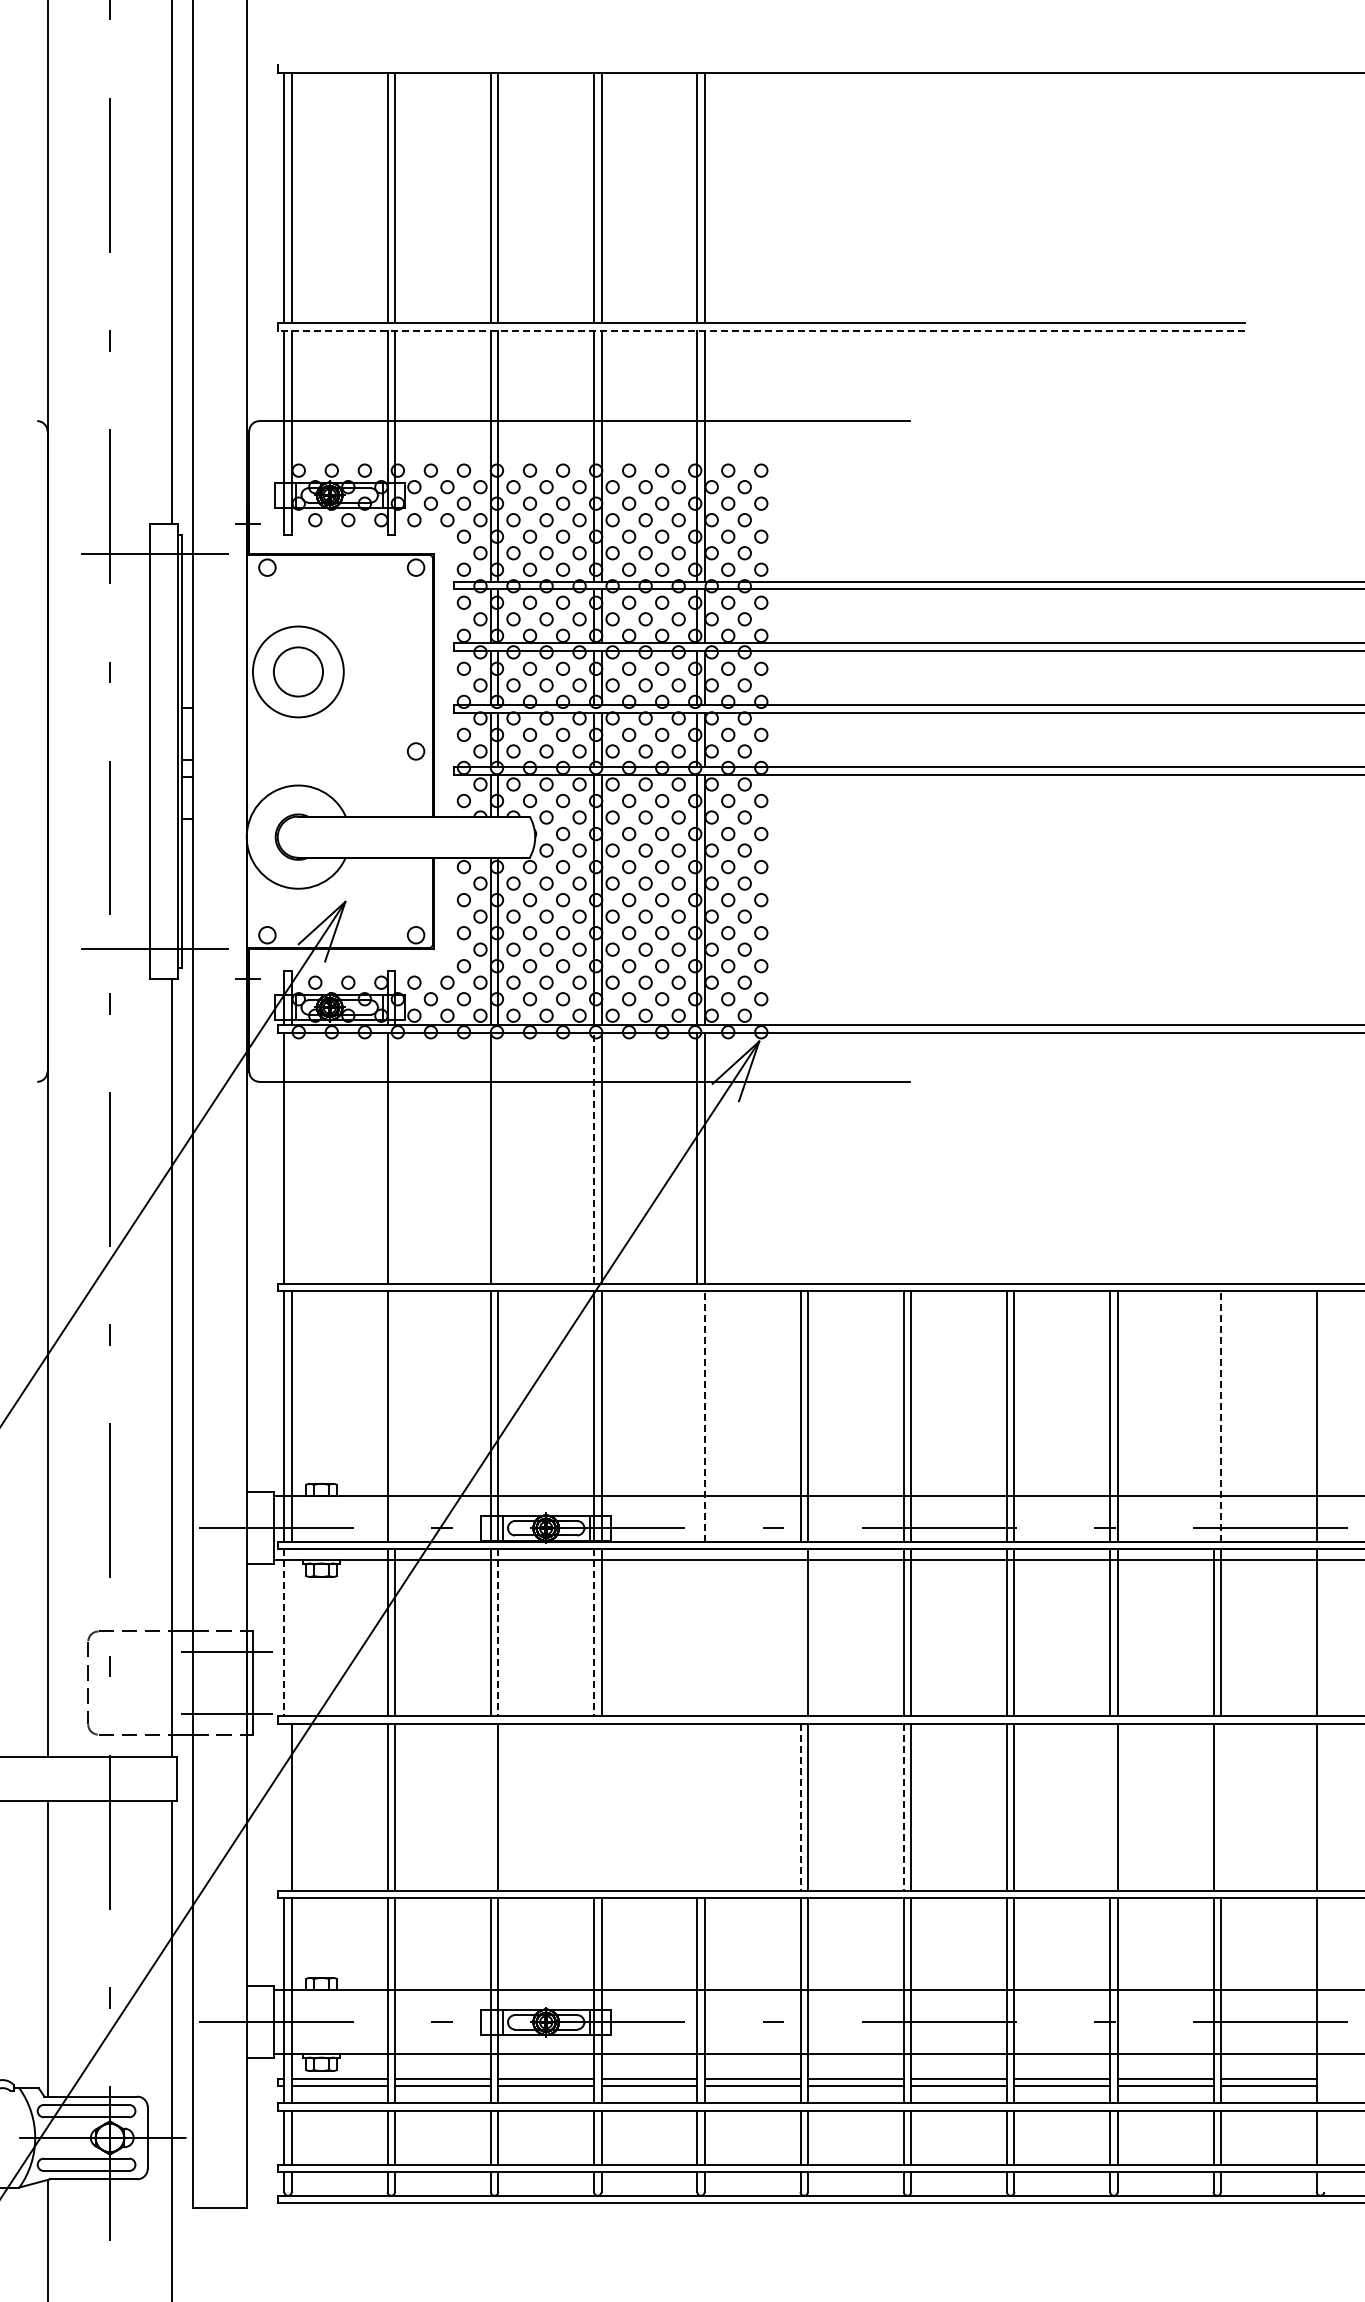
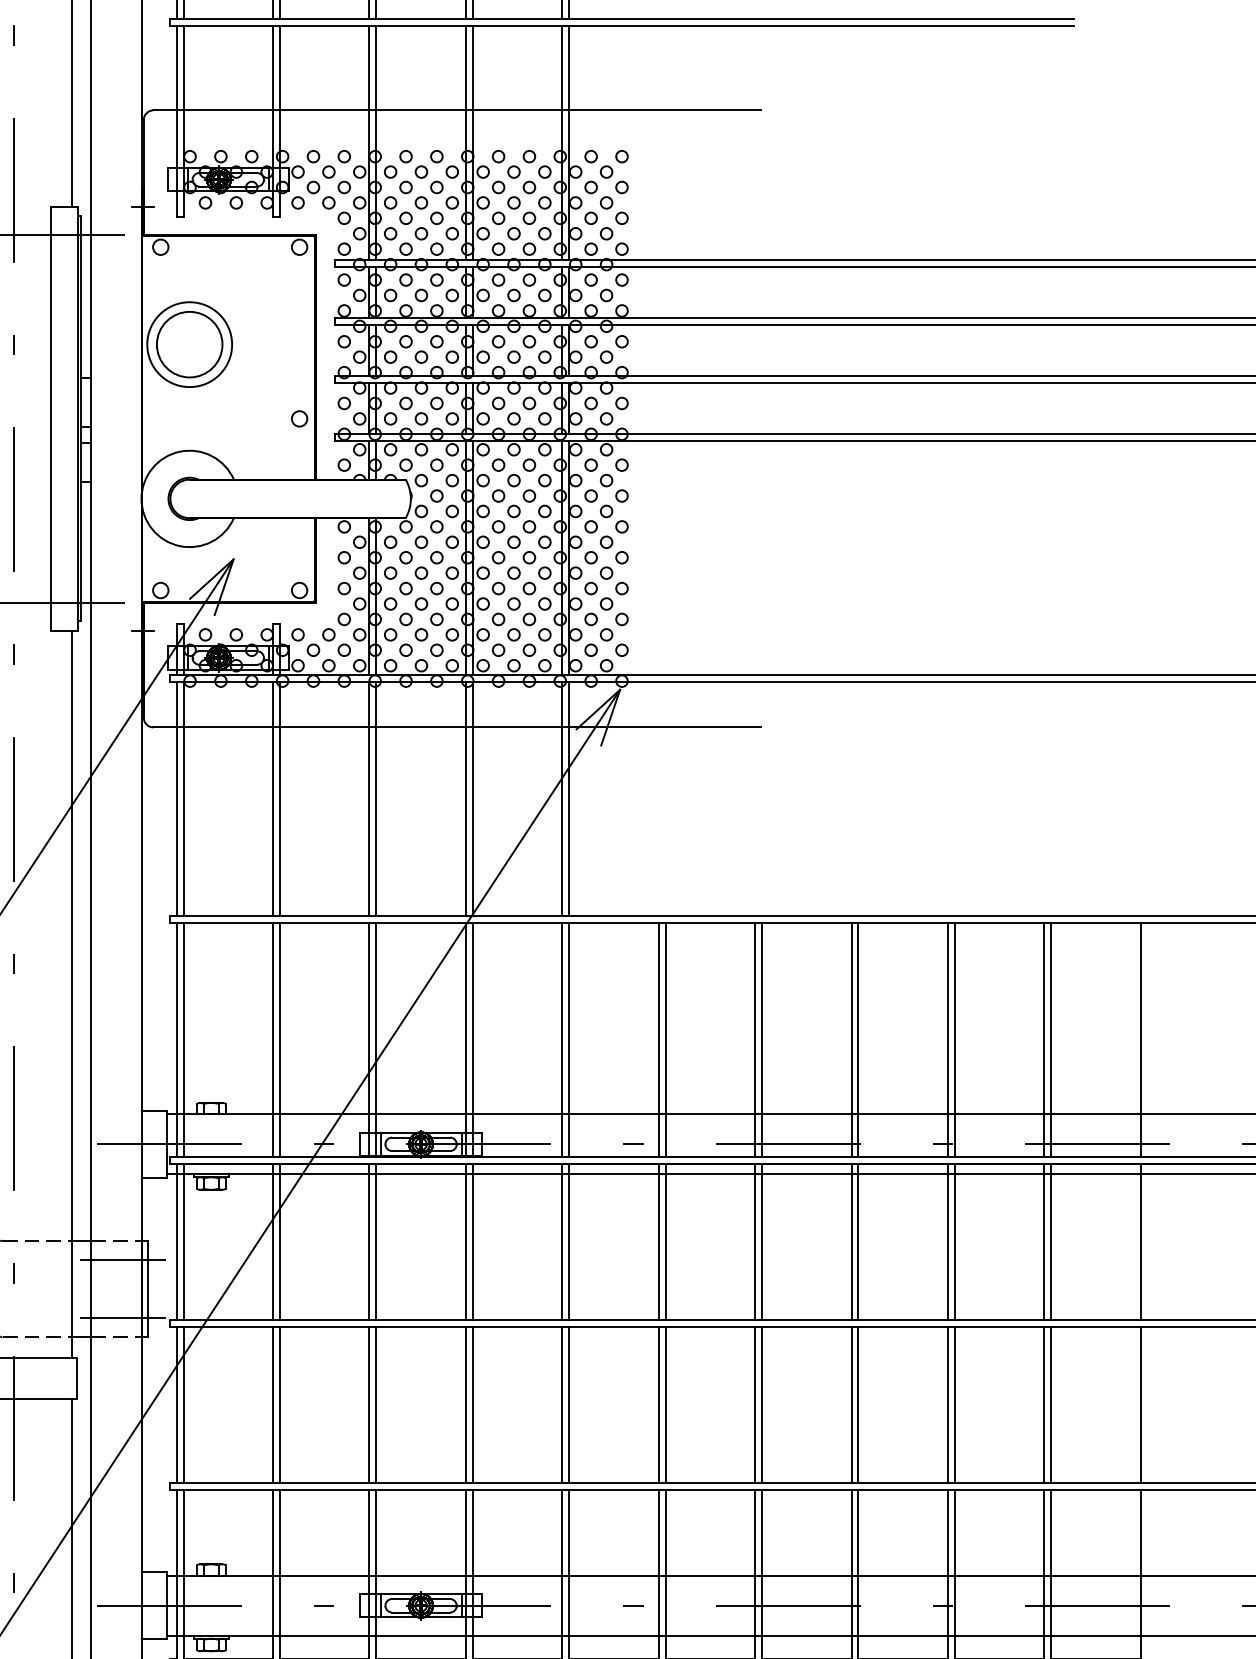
line: (761, 330) -> (622, 25), dashed -> solid
circle: (298, 671) -> (189, 344), size x1.43
line: (291, 1157) -> (183, 798), added
line: (395, 1157) -> (280, 798), added
line: (498, 1157) -> (376, 798), added
line: (594, 1157) -> (466, 798), dashed -> solid
line: (395, 1415) -> (280, 1039), added
line: (697, 1415) -> (562, 1039), added
line: (704, 1415) -> (568, 1039), dashed -> solid
line: (1213, 1415) -> (1044, 1039), added
line: (1220, 1415) -> (1050, 1039), dashed -> solid
line: (284, 1632) -> (176, 1241), dashed -> solid
line: (291, 1632) -> (183, 1241), added
line: (498, 1632) -> (376, 1241), dashed -> solid
line: (594, 1632) -> (466, 1241), dashed -> solid
line: (697, 1632) -> (562, 1241), added
line: (704, 1632) -> (568, 1241), added
line: (800, 1632) -> (658, 1241), added
line: (284, 1806) -> (176, 1404), added
line: (490, 1806) -> (369, 1404), added
line: (594, 1806) -> (466, 1404), added
line: (601, 1806) -> (472, 1404), added
line: (697, 1806) -> (562, 1404), added
line: (704, 1806) -> (568, 1404), added
line: (1110, 1806) -> (948, 1404), added
line: (1220, 1806) -> (1050, 1404), added
line: (800, 1807) -> (658, 1405), dashed -> solid
line: (903, 1807) -> (754, 1405), dashed -> solid

